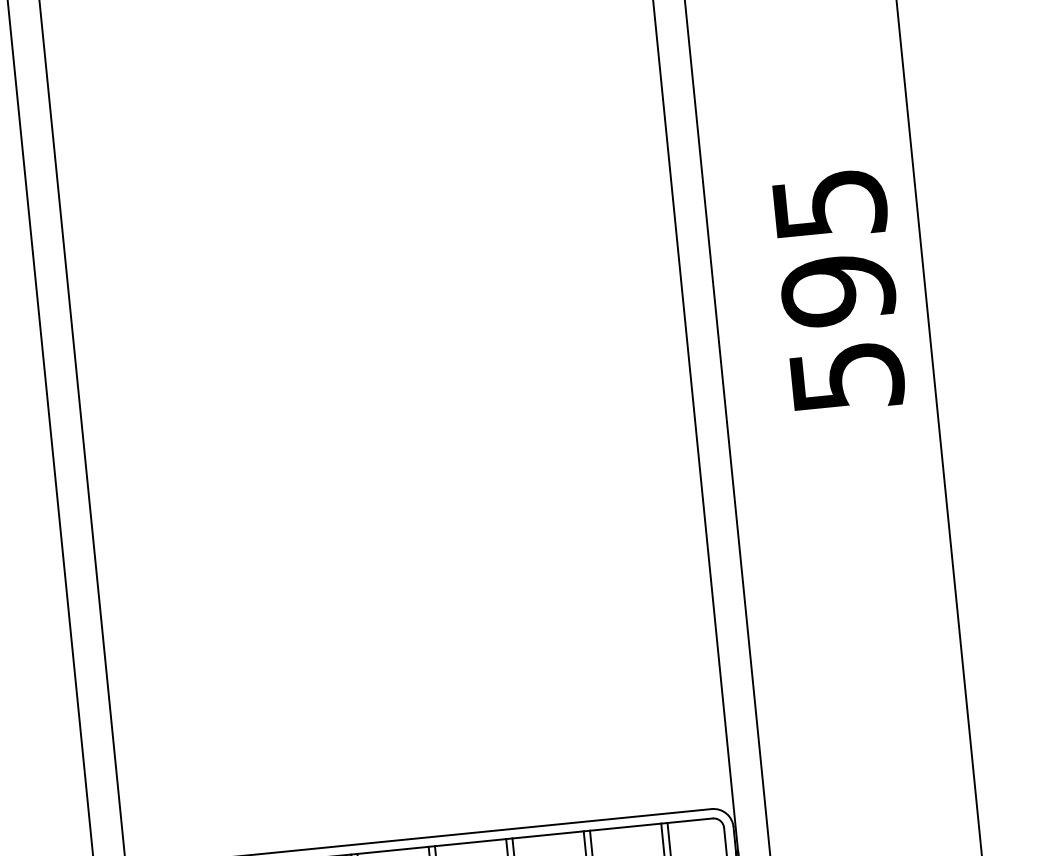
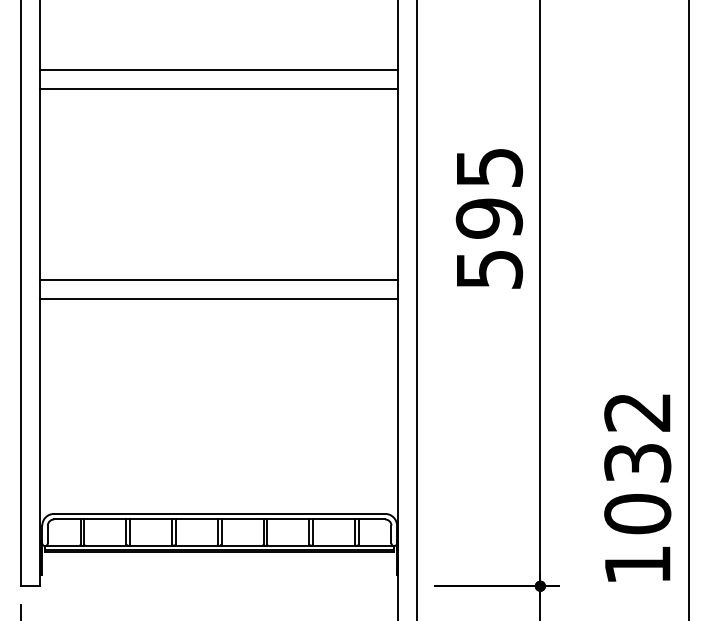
line: (353, 85) -> (218, 70), added
line: (356, 116) -> (218, 88), added
line: (389, 441) -> (218, 280), added
line: (392, 472) -> (218, 298), added

